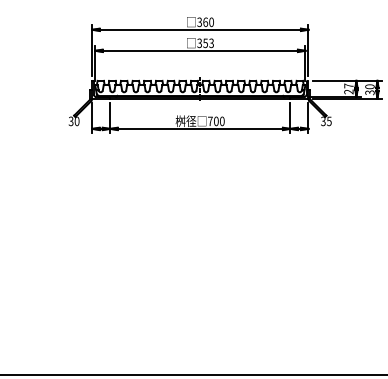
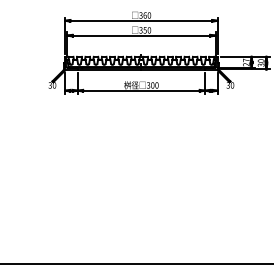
text: (211, 42) -> (149, 29), 353 -> 350
text: (329, 120) -> (232, 84), 35 -> 30
text: (210, 121) -> (148, 85), 700 -> 300

